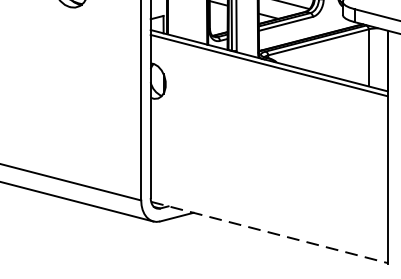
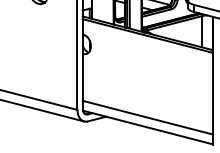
line: (268, 214) -> (147, 117), added
line: (270, 232) -> (148, 127), dashed -> solid

